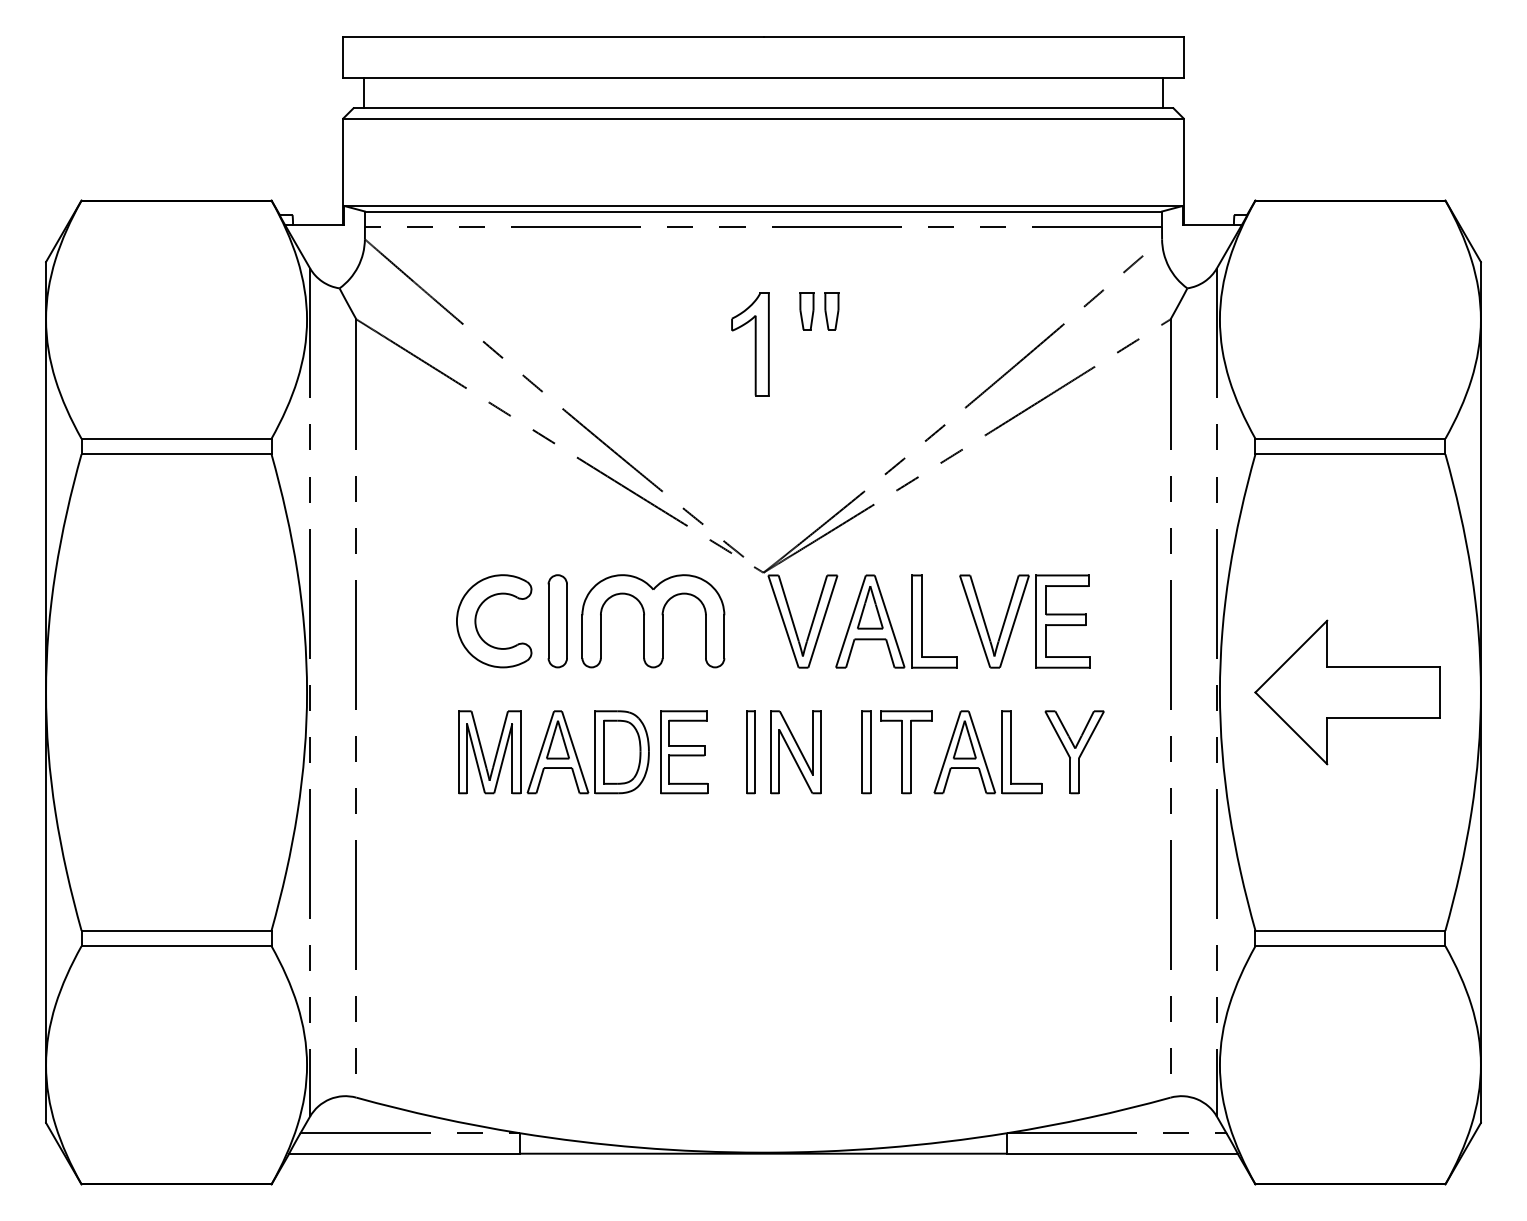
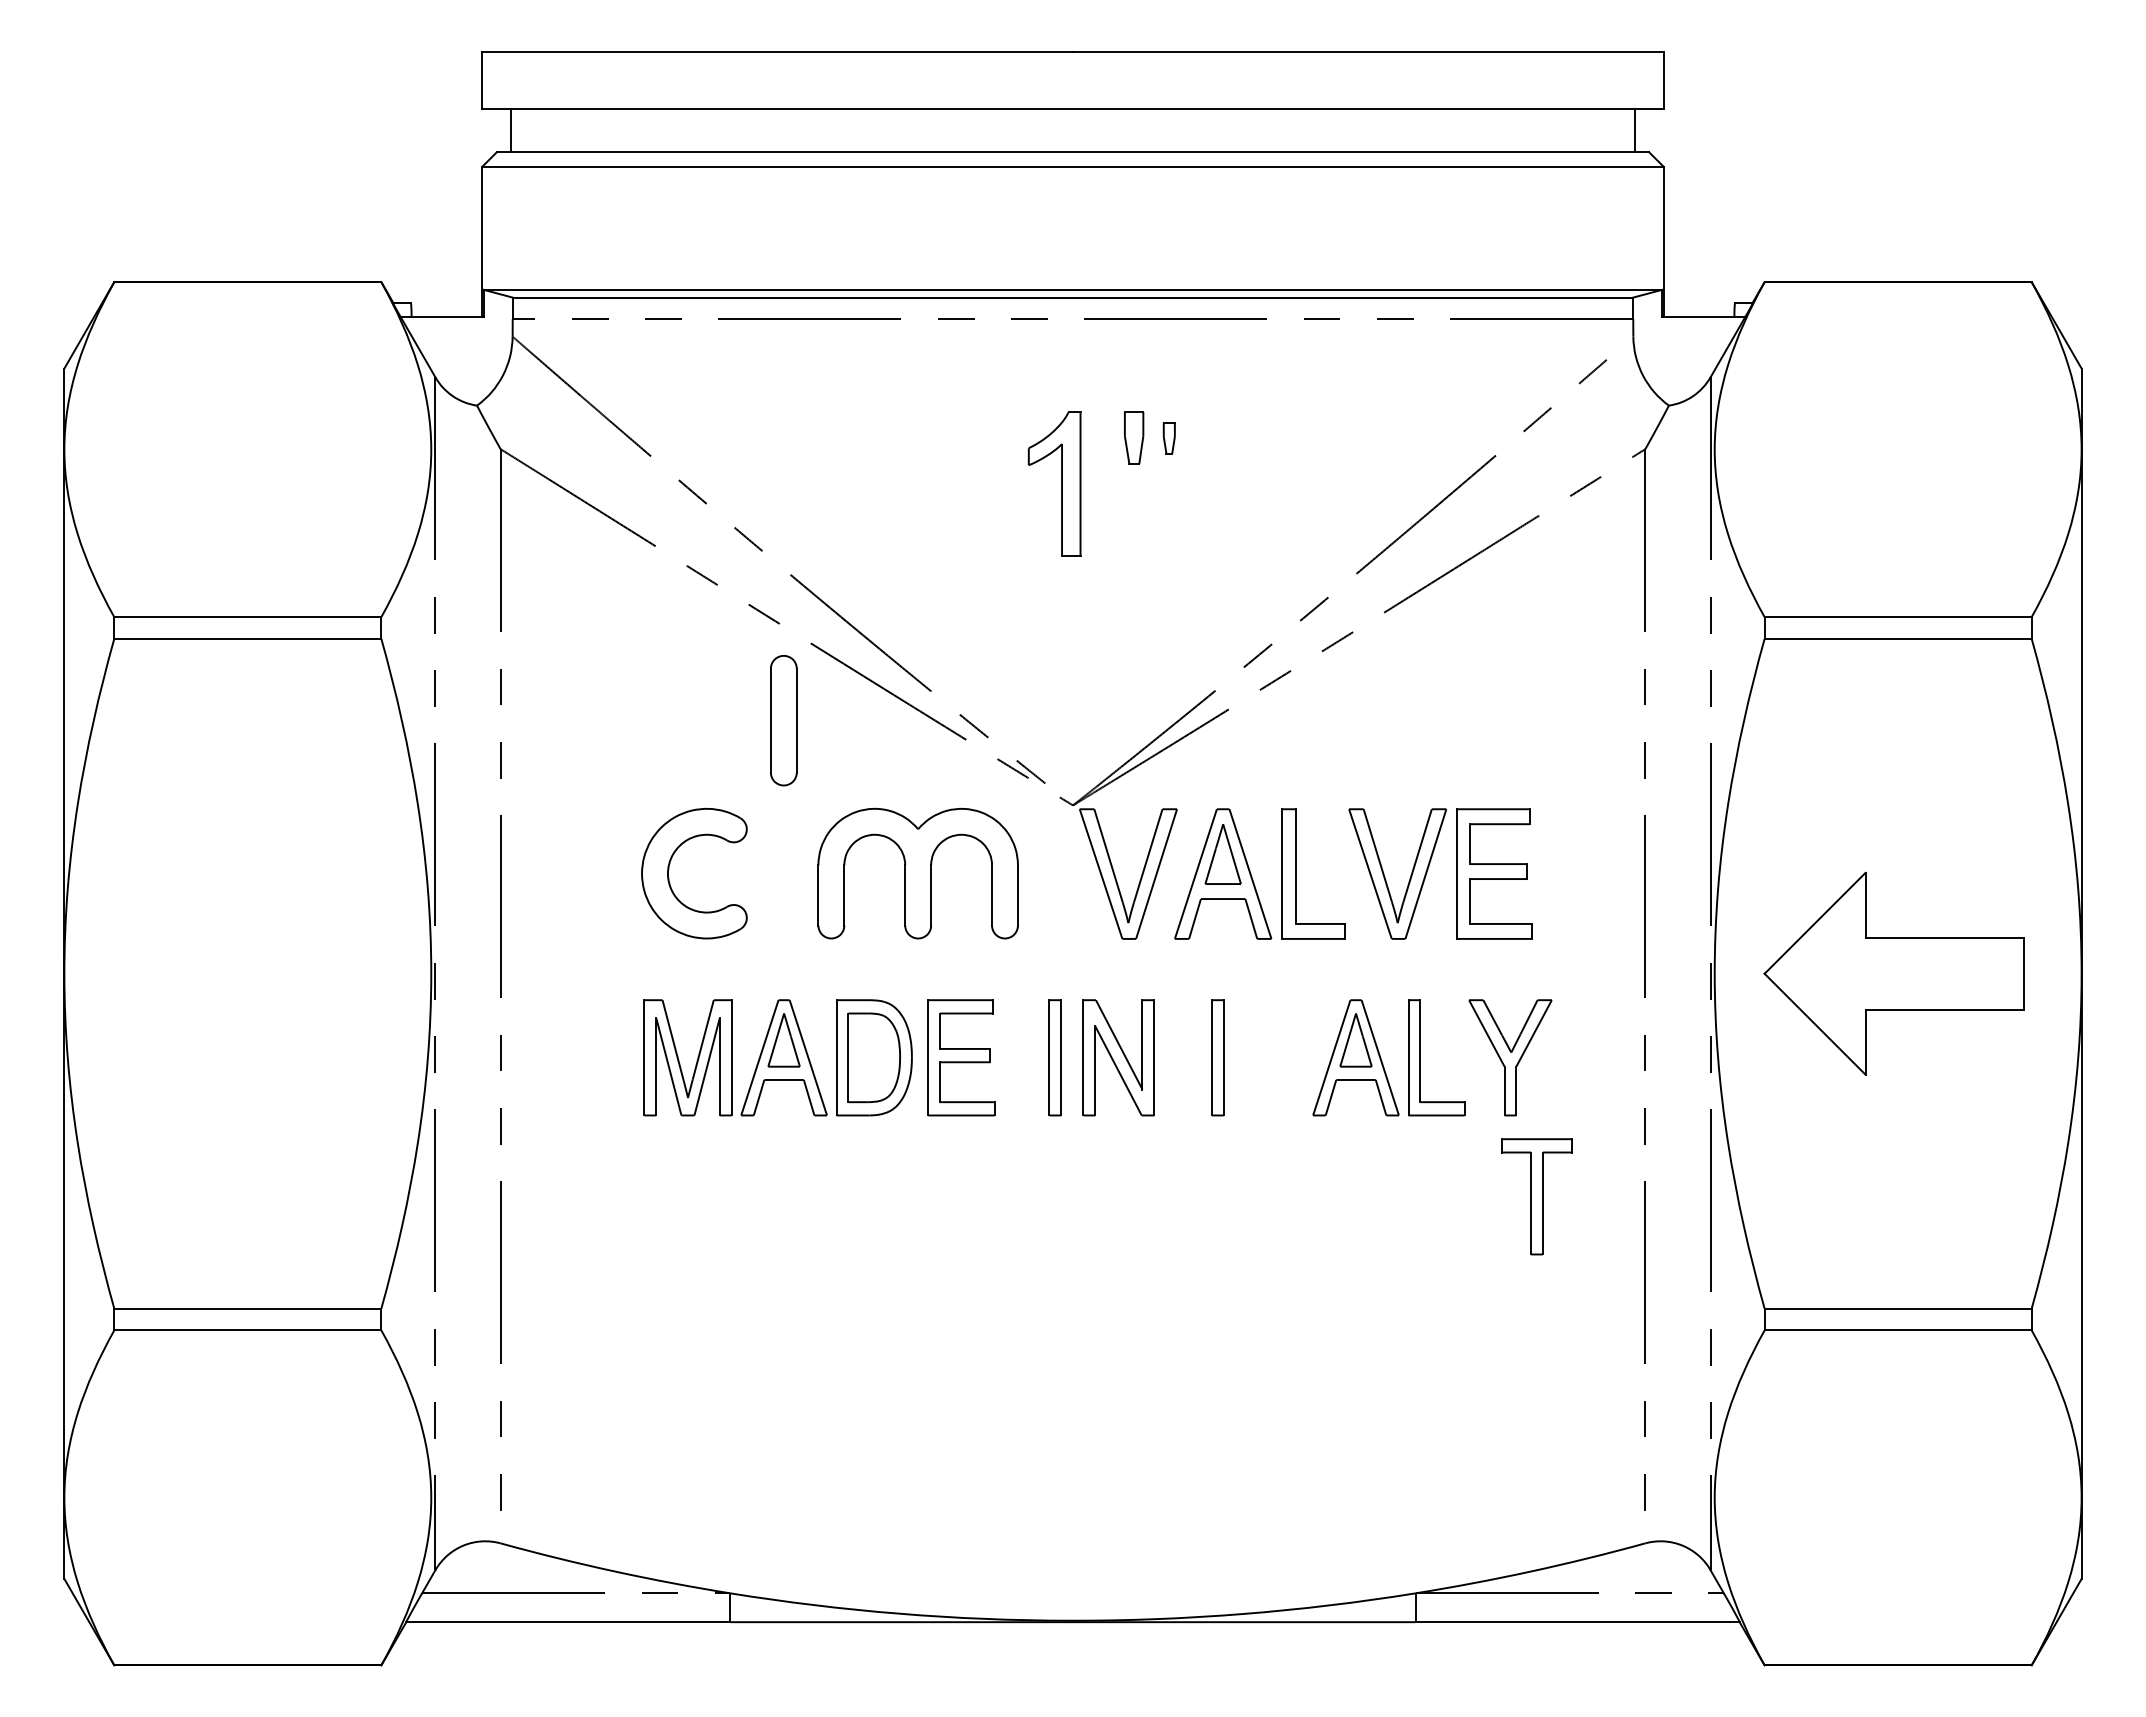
part: (832, 311) -> (1169, 437), size x0.6
part: (557, 621) -> (783, 720), moved
part: (906, 752) -> (1536, 1196), moved

